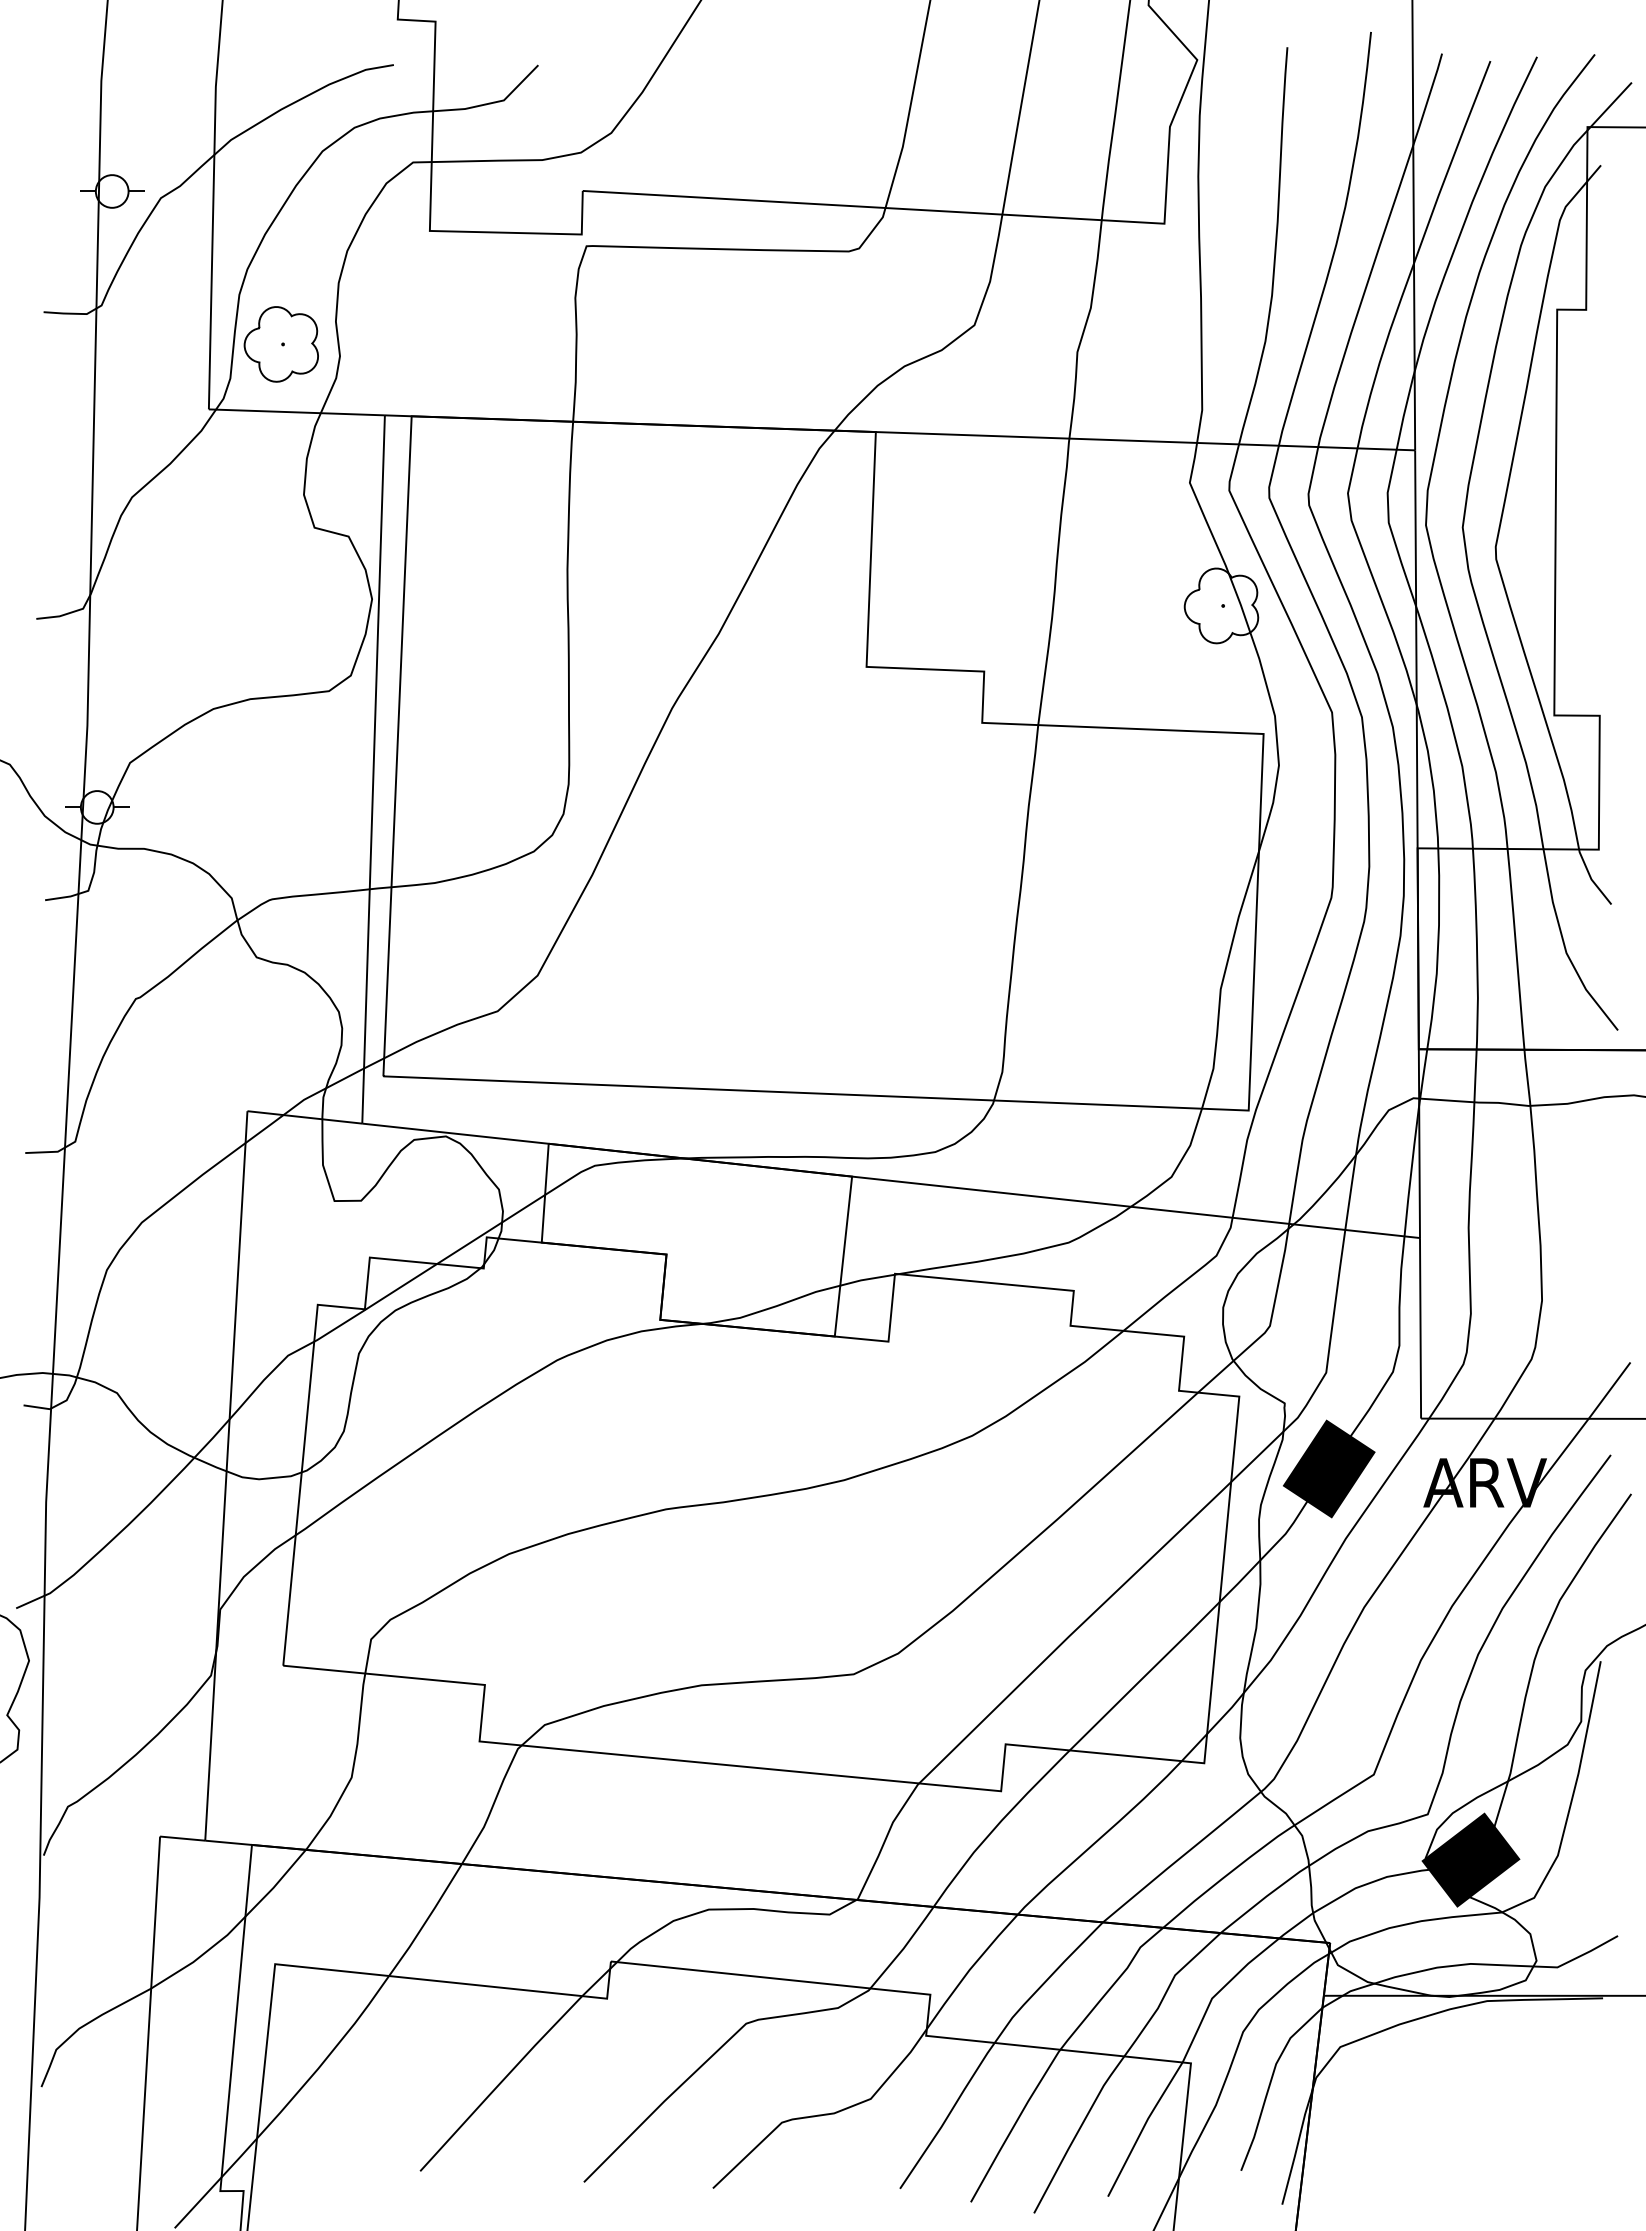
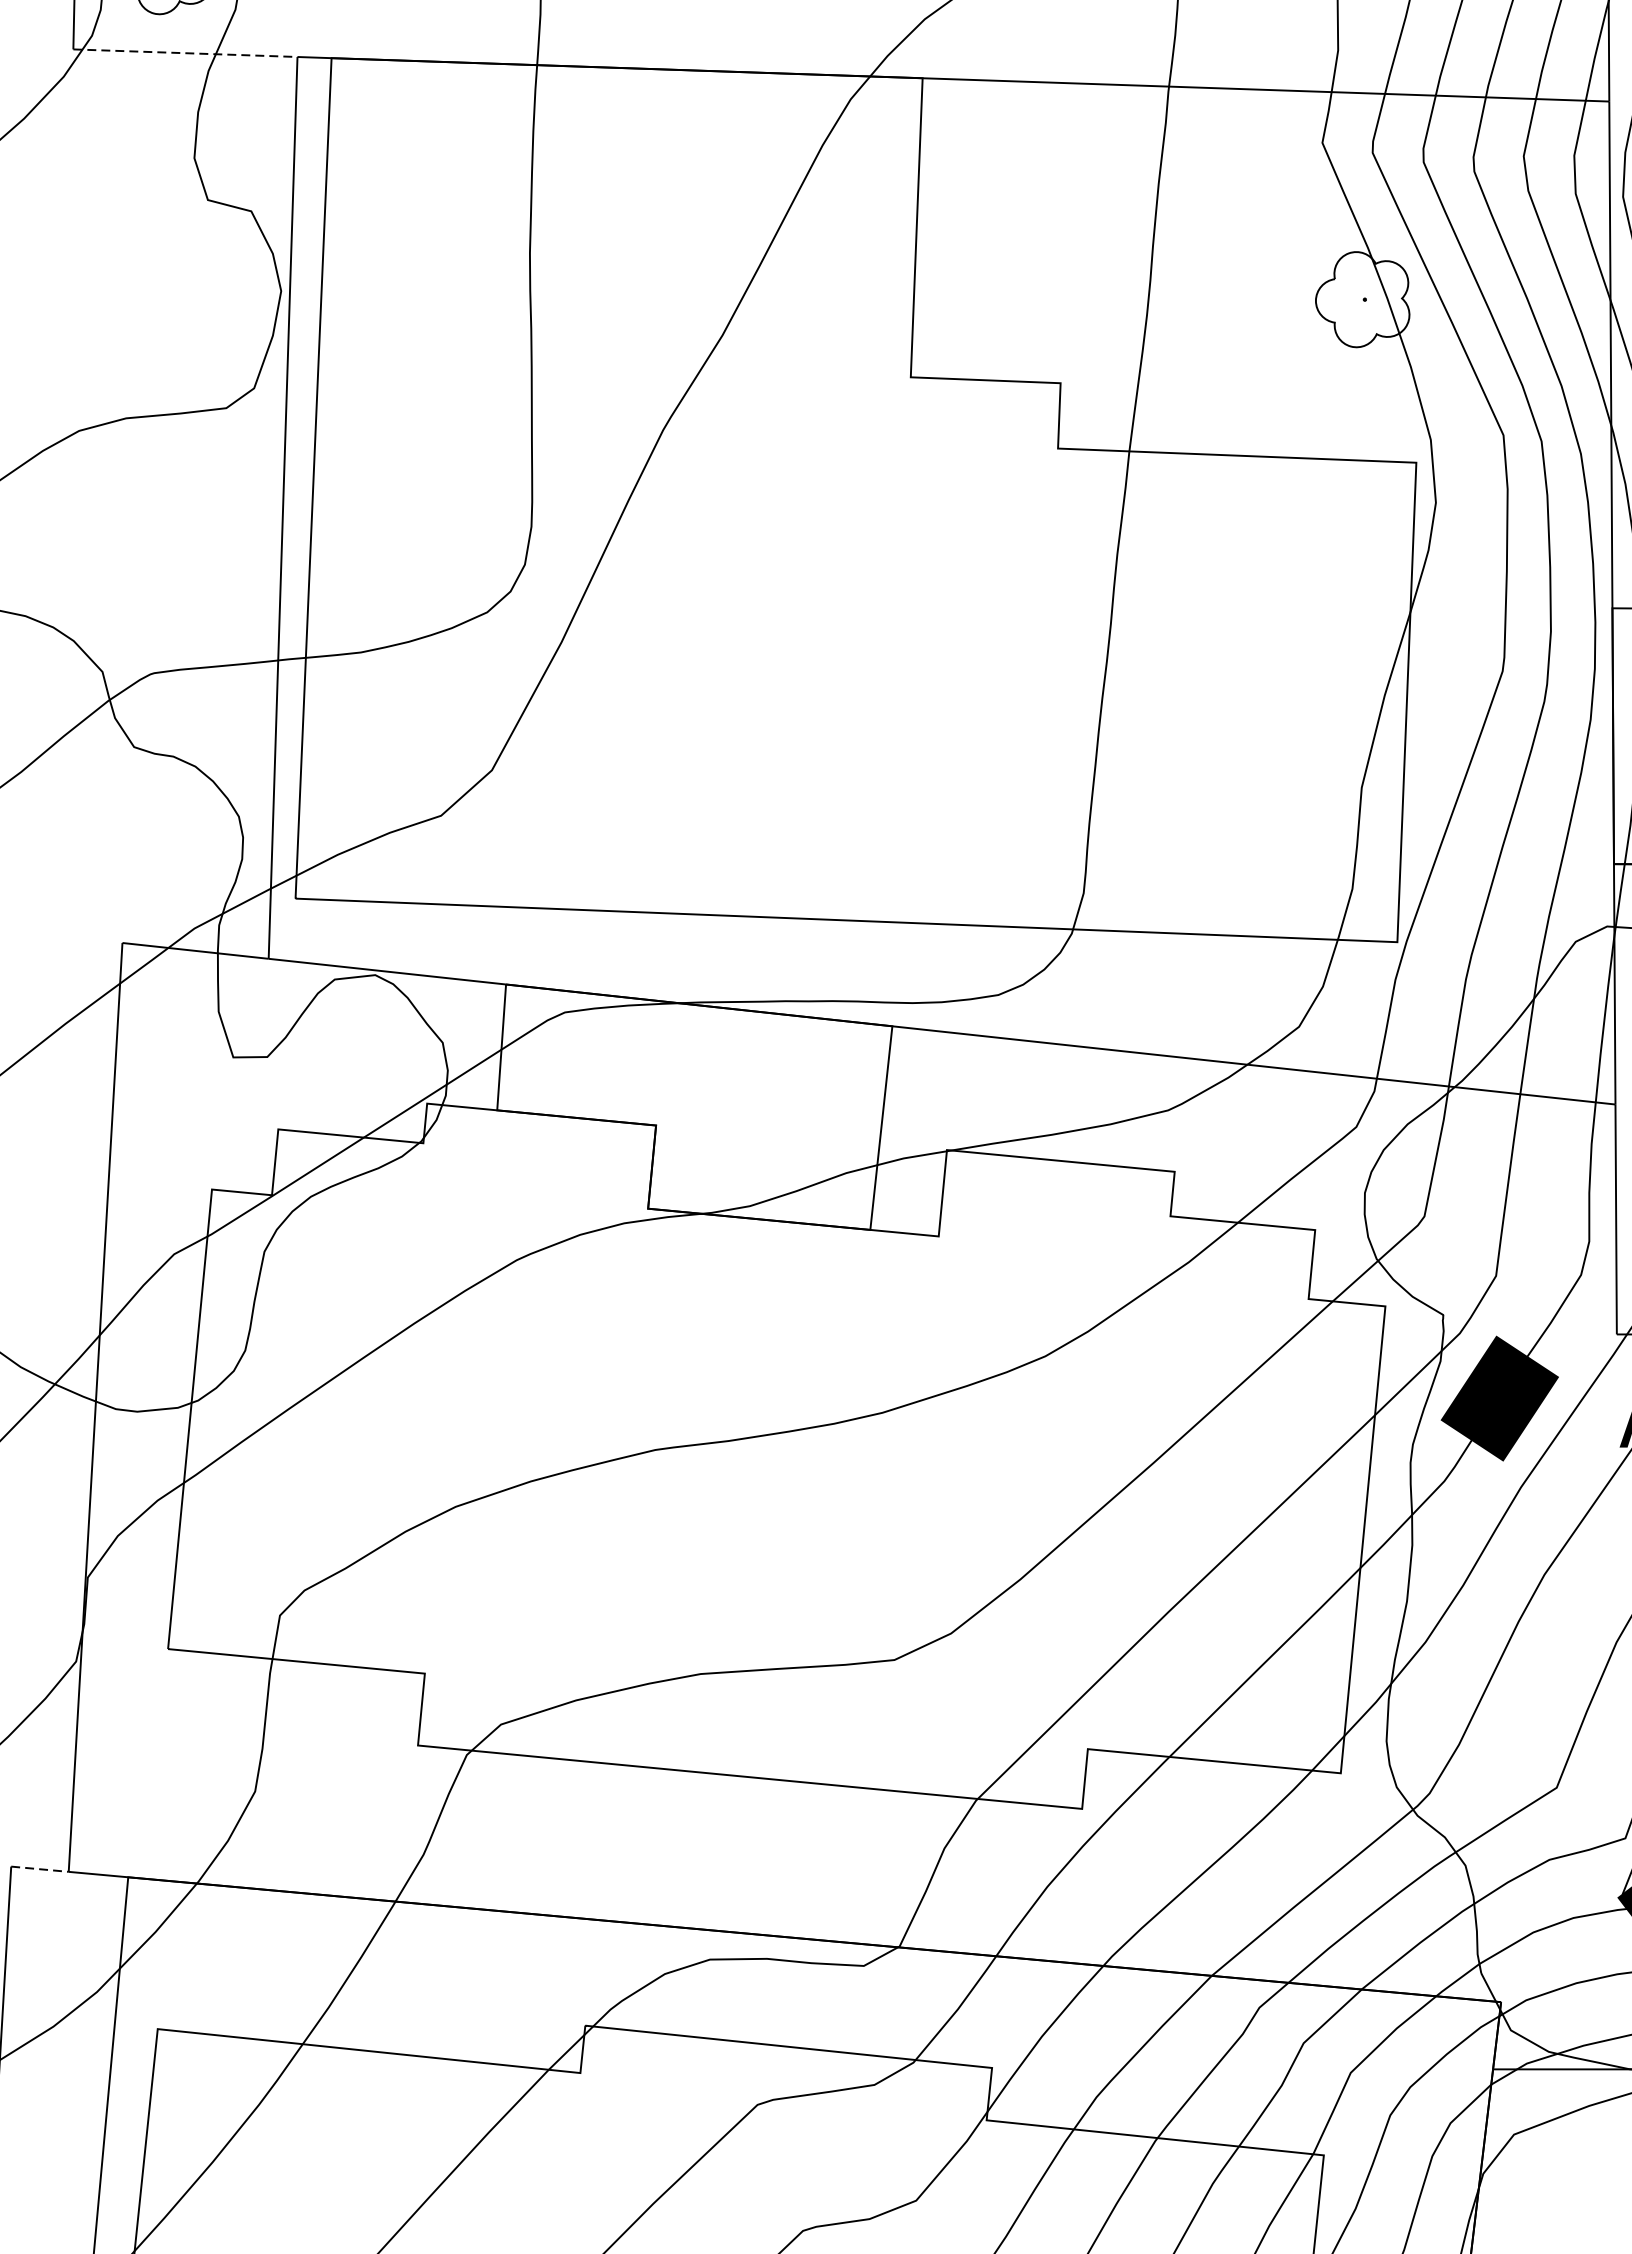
line: (297, 412) -> (186, 53), solid -> dashed
line: (182, 1838) -> (39, 1869), solid -> dashed

